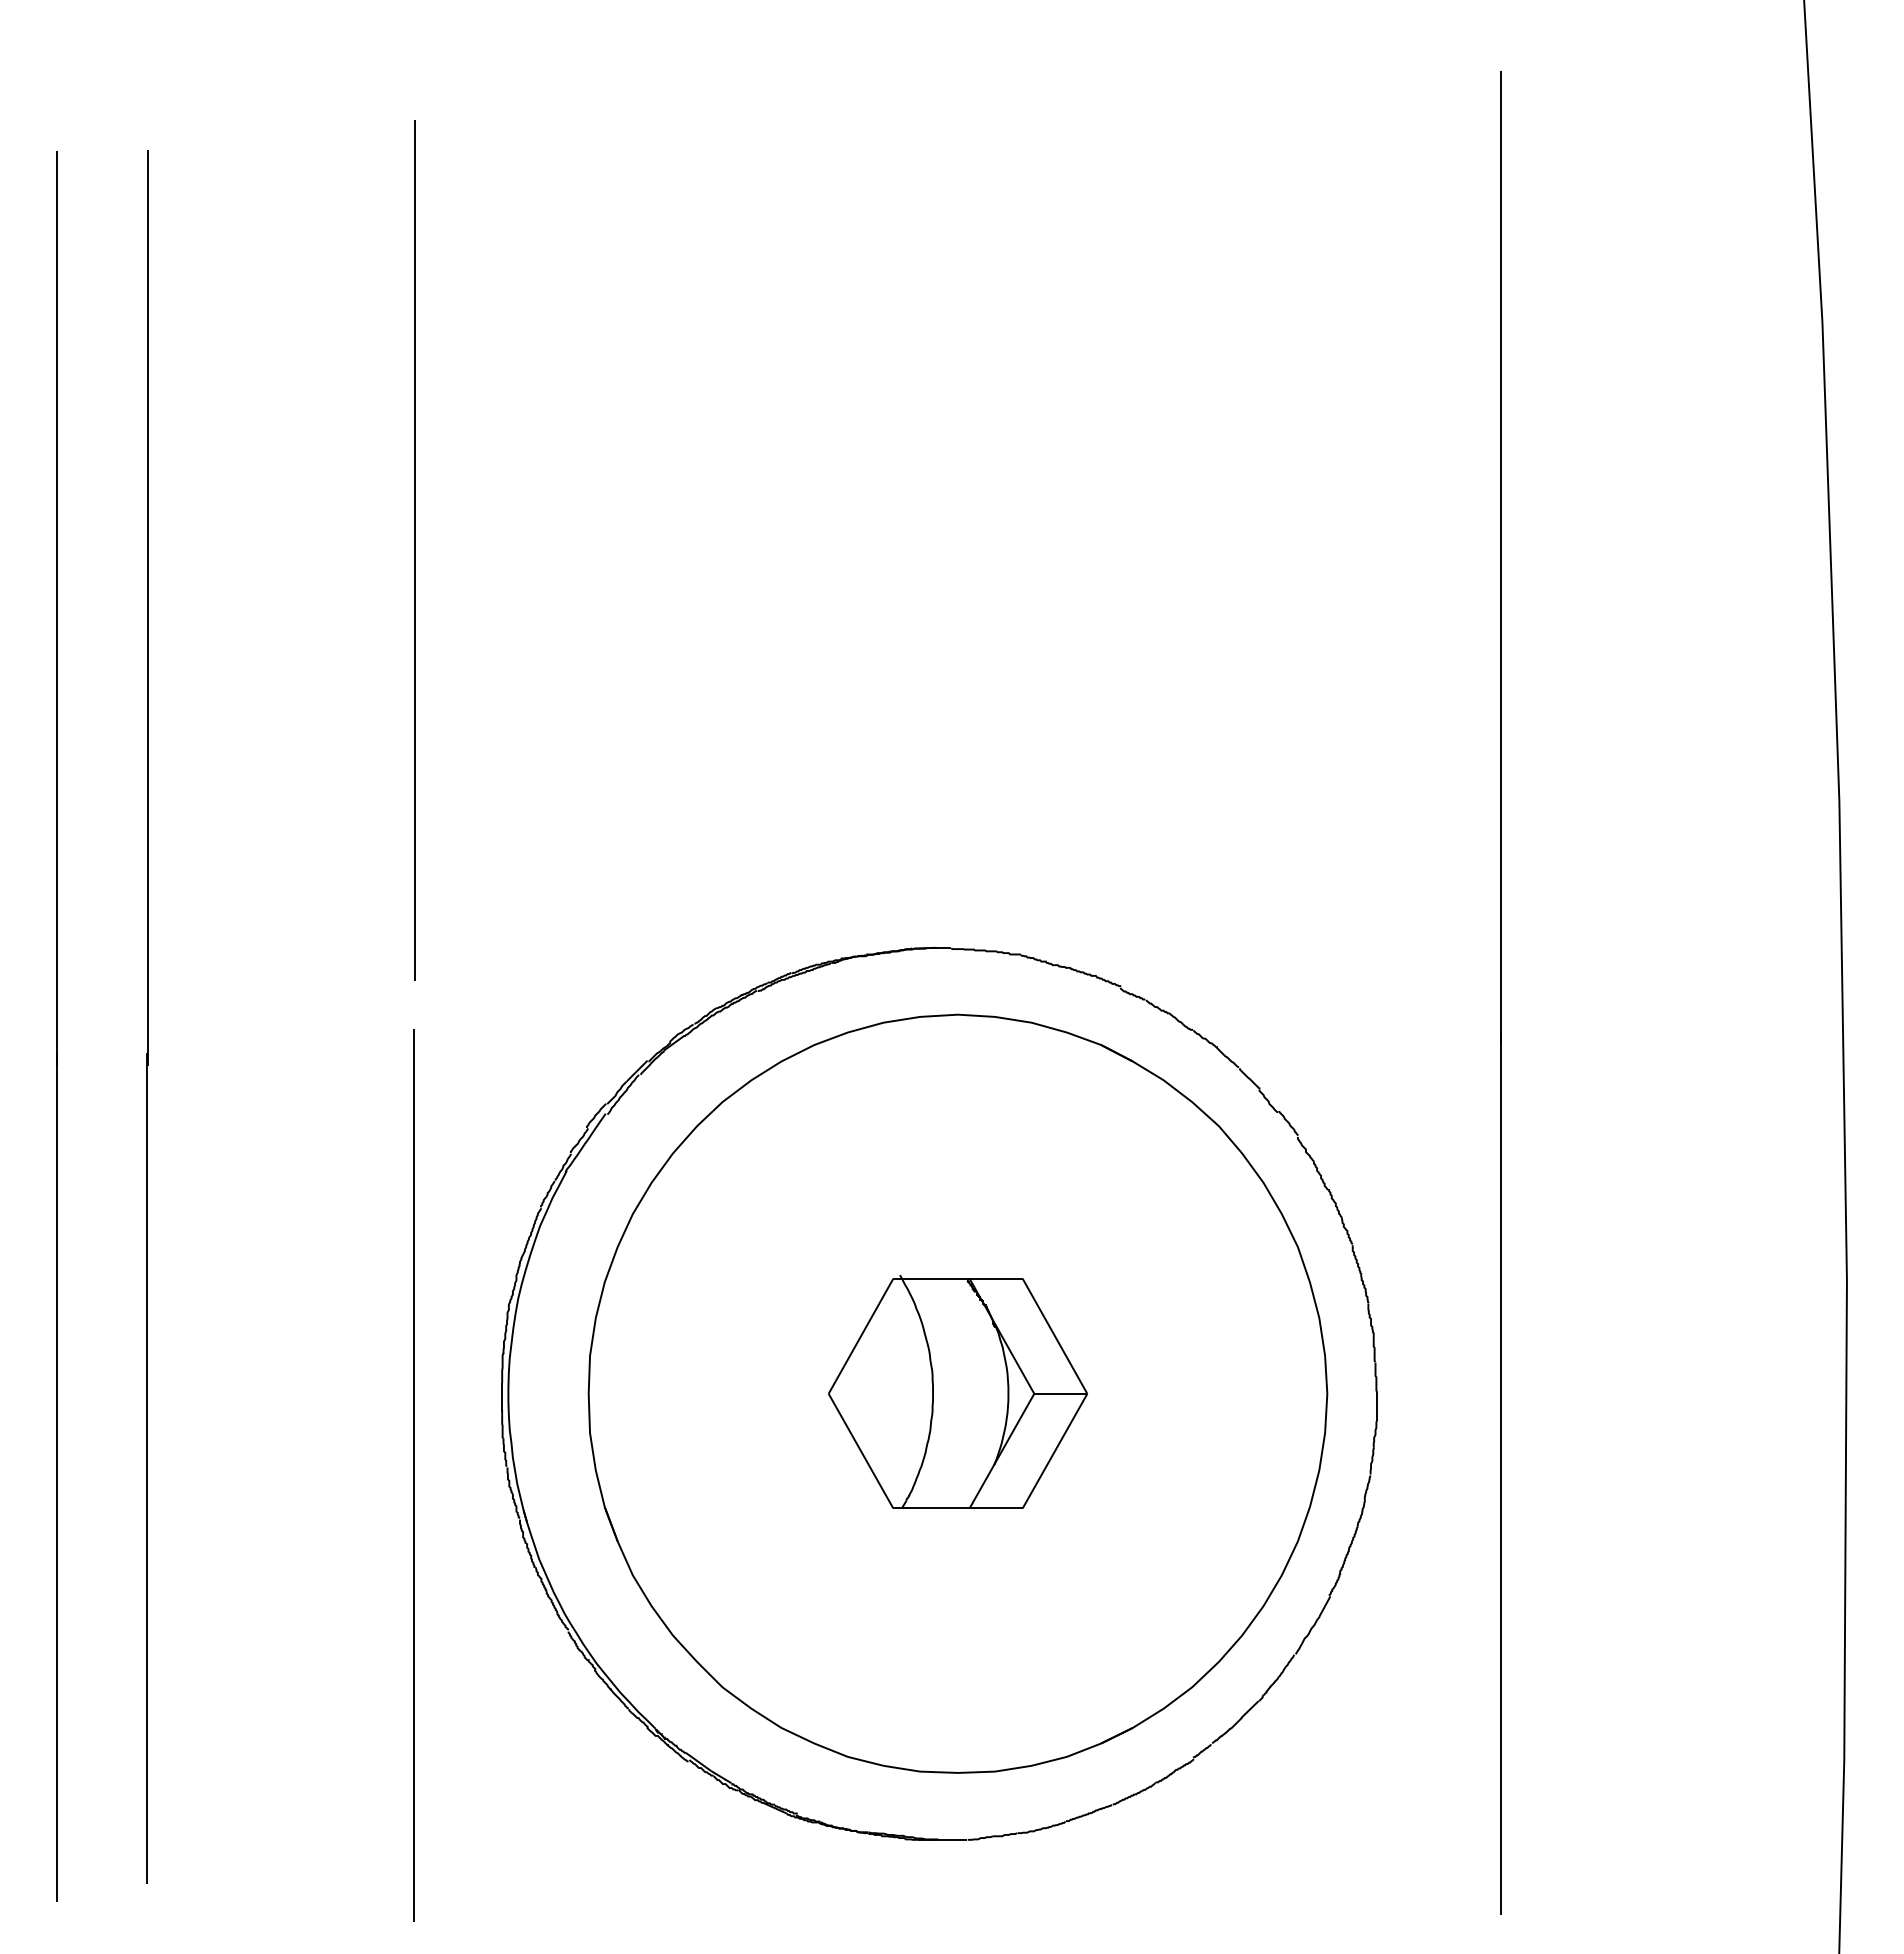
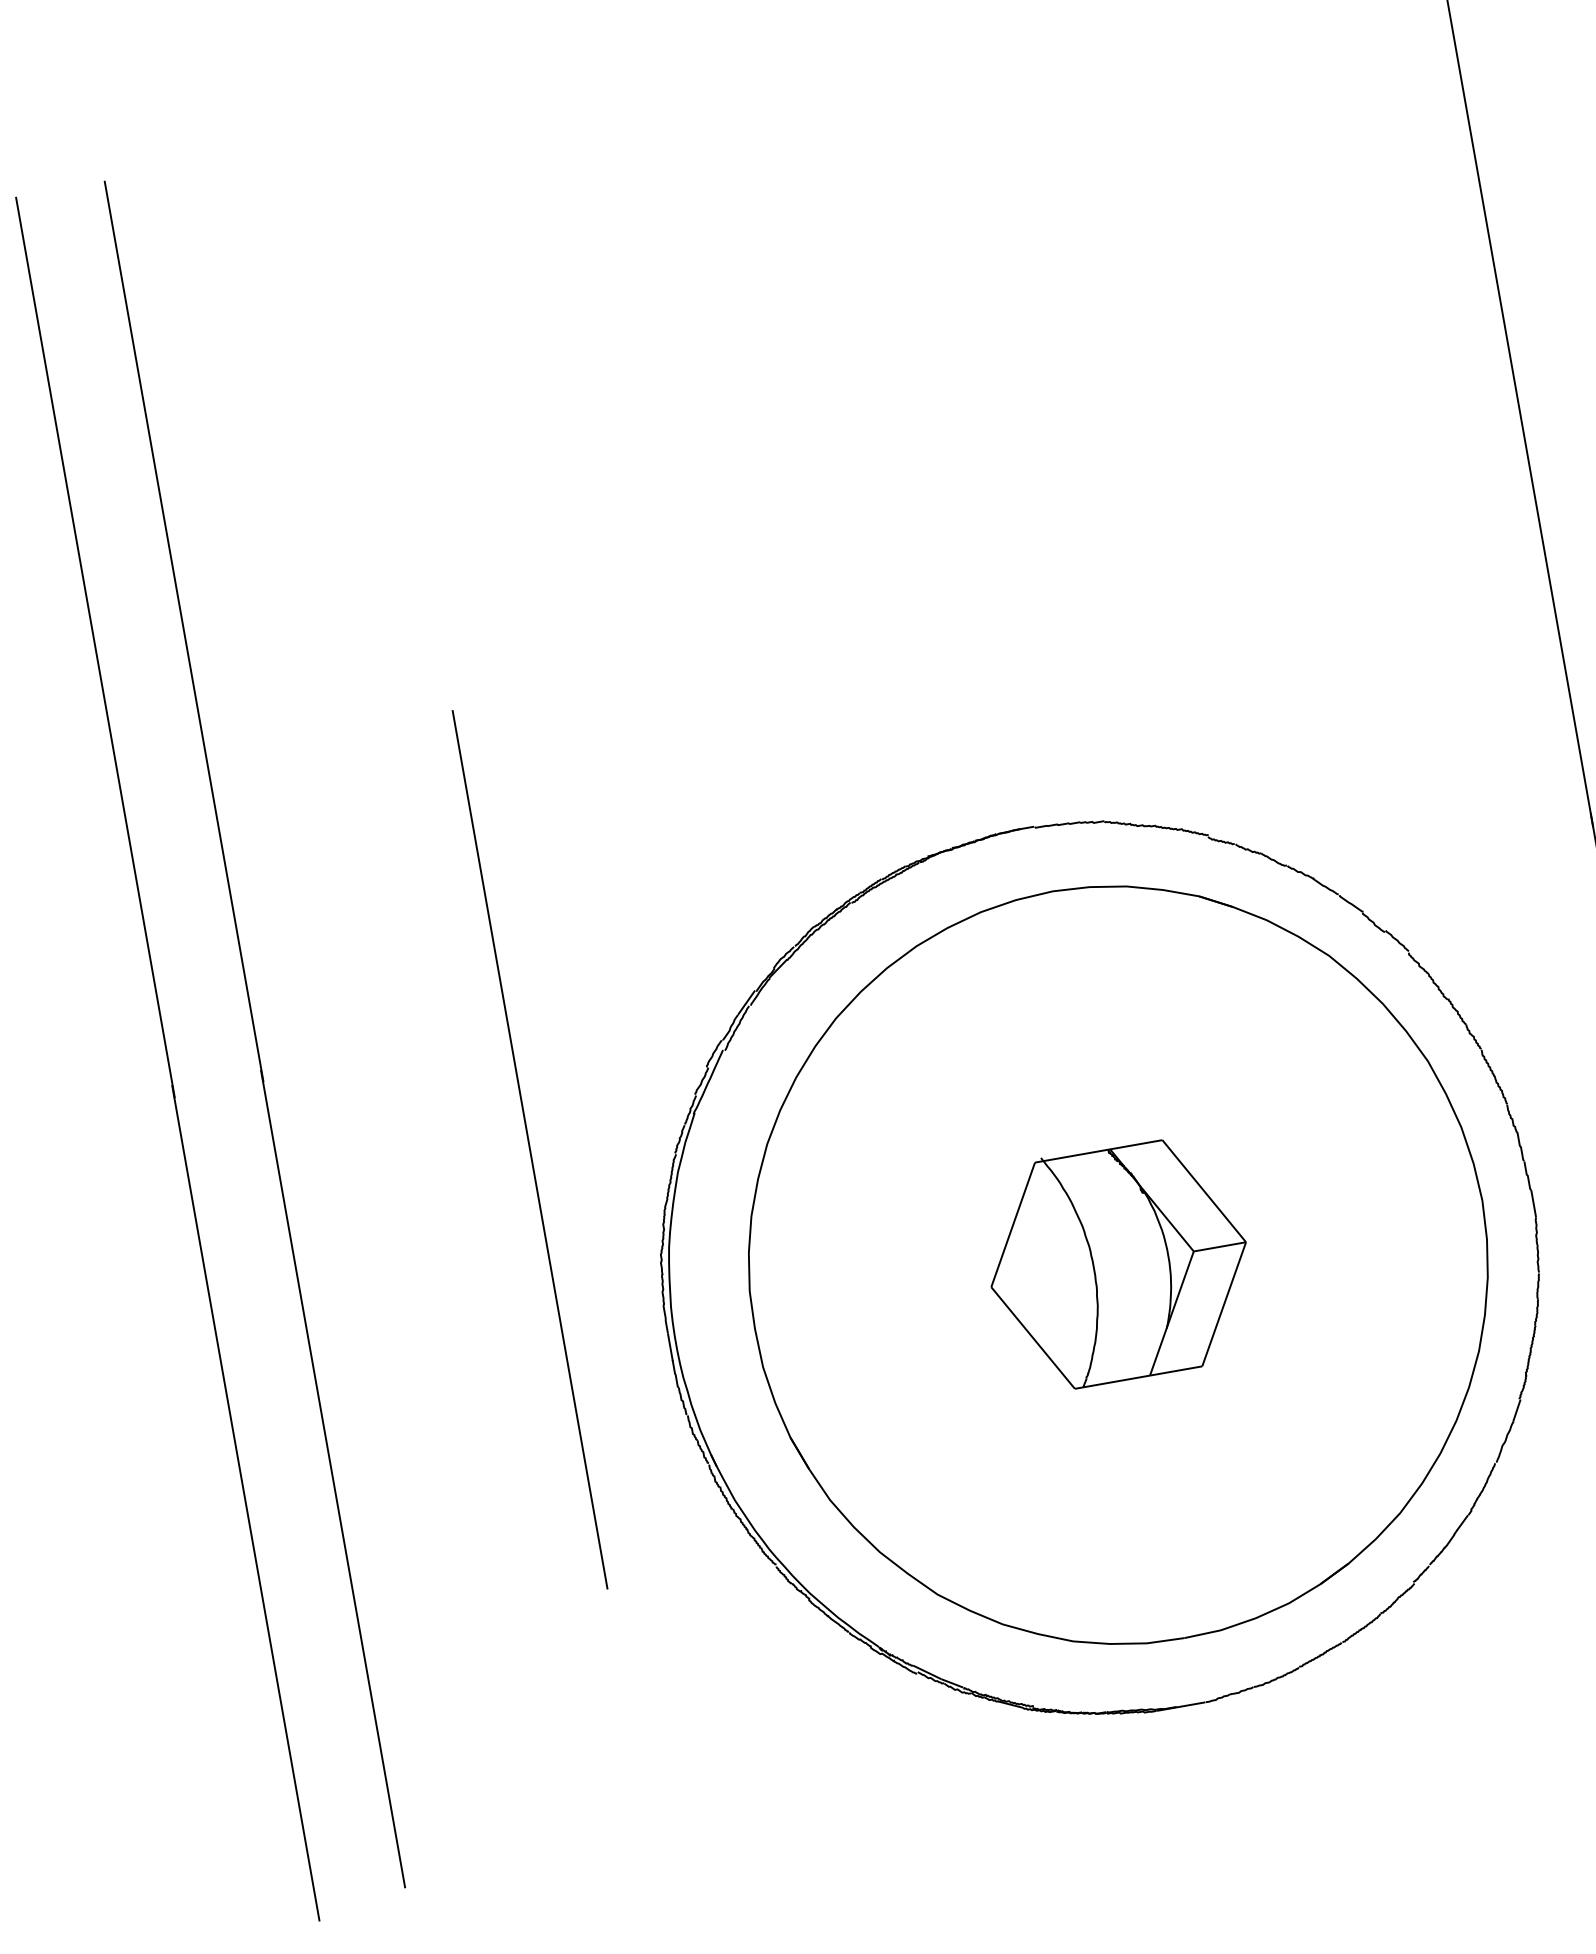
line: (414, 550) -> (436, 528), removed
line: (413, 1475) -> (529, 1150), moved

